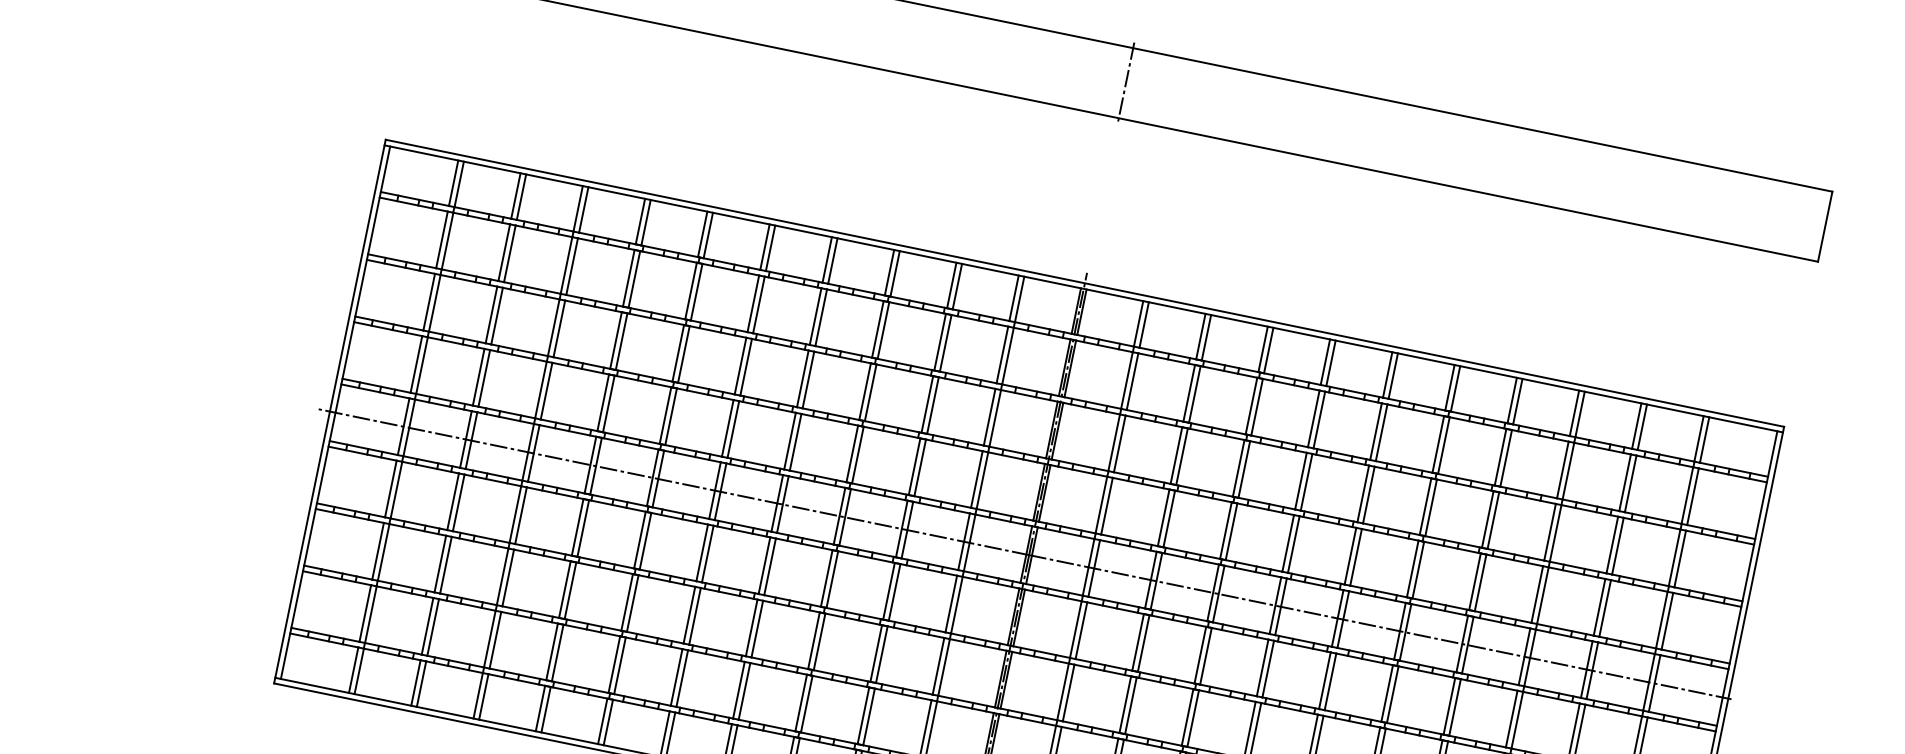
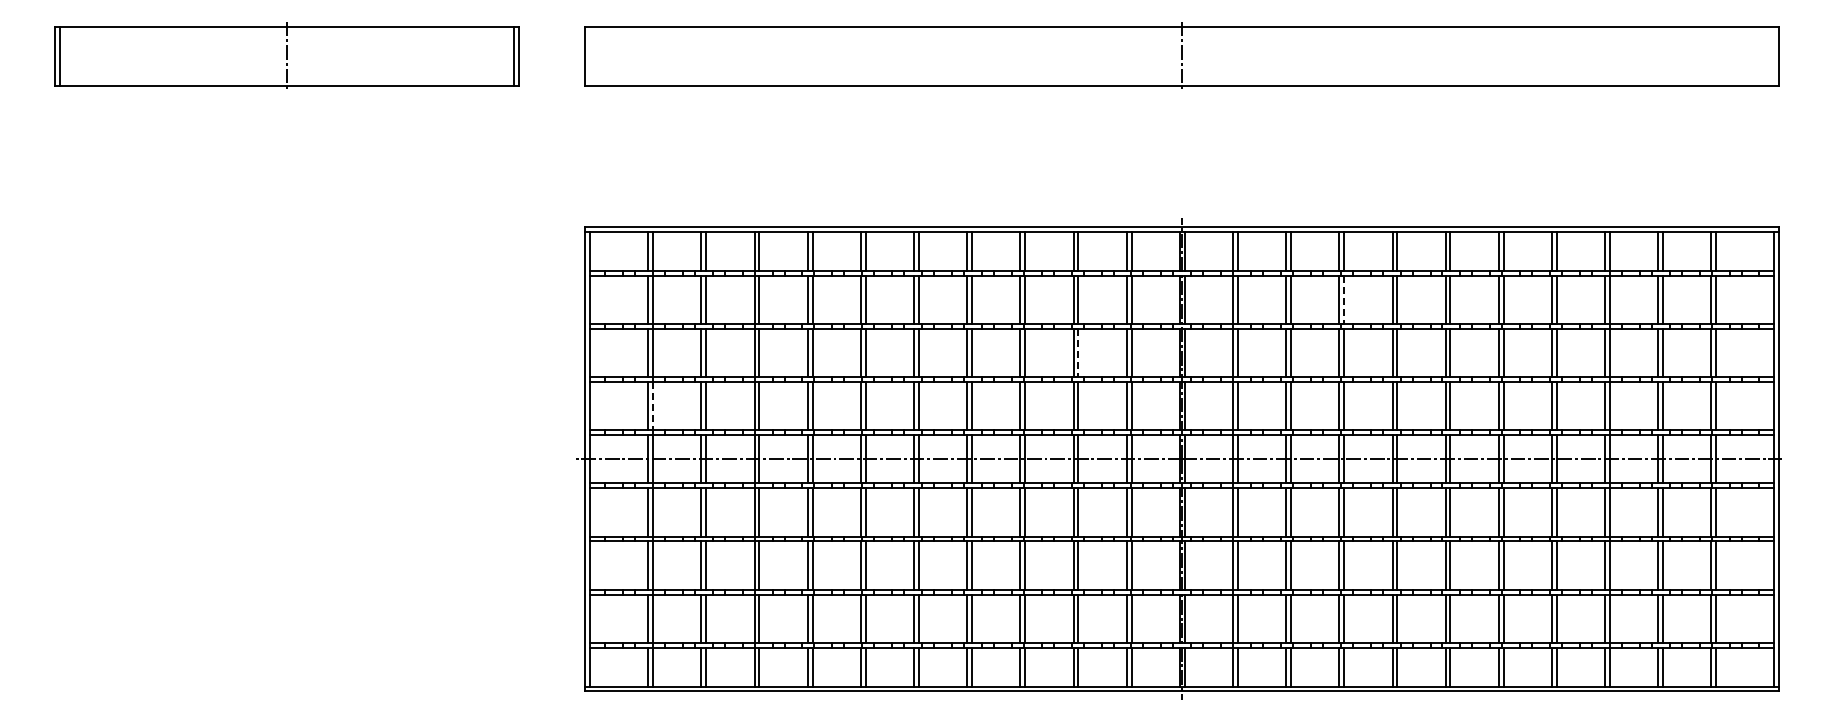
line: (422, 366) -> (653, 406), solid -> dashed
line: (933, 406) -> (1078, 353), solid -> dashed
line: (1257, 408) -> (1344, 300), solid -> dashed

